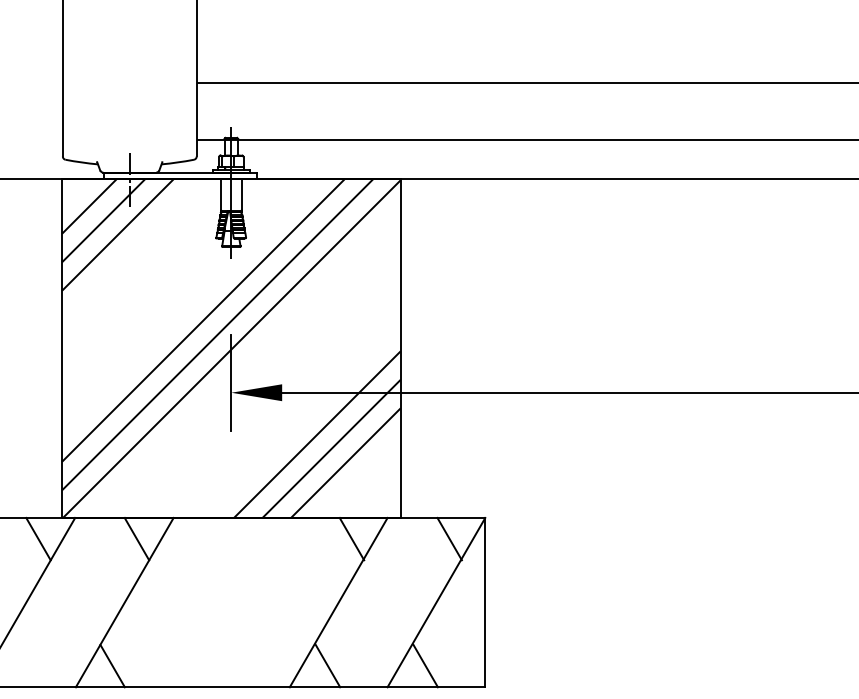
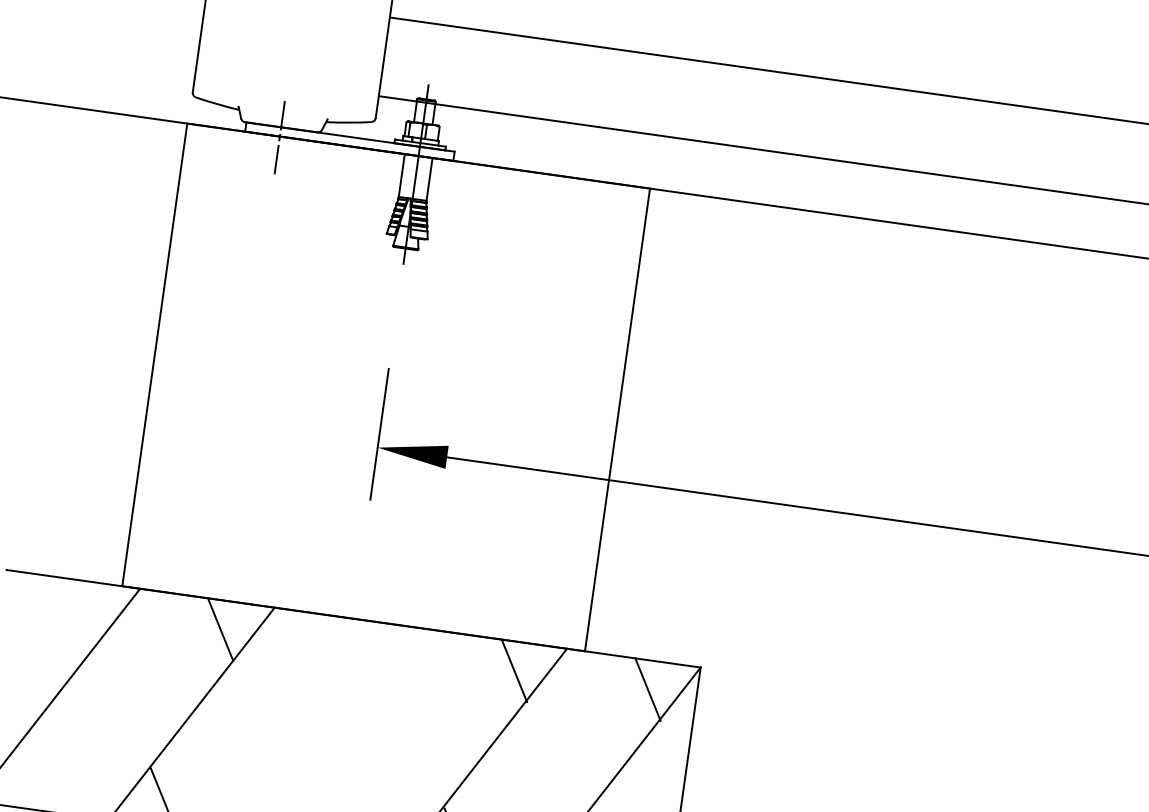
hatch: (231, 348) -> (386, 387), removed
line: (38, 538) -> (86, 609), removed

